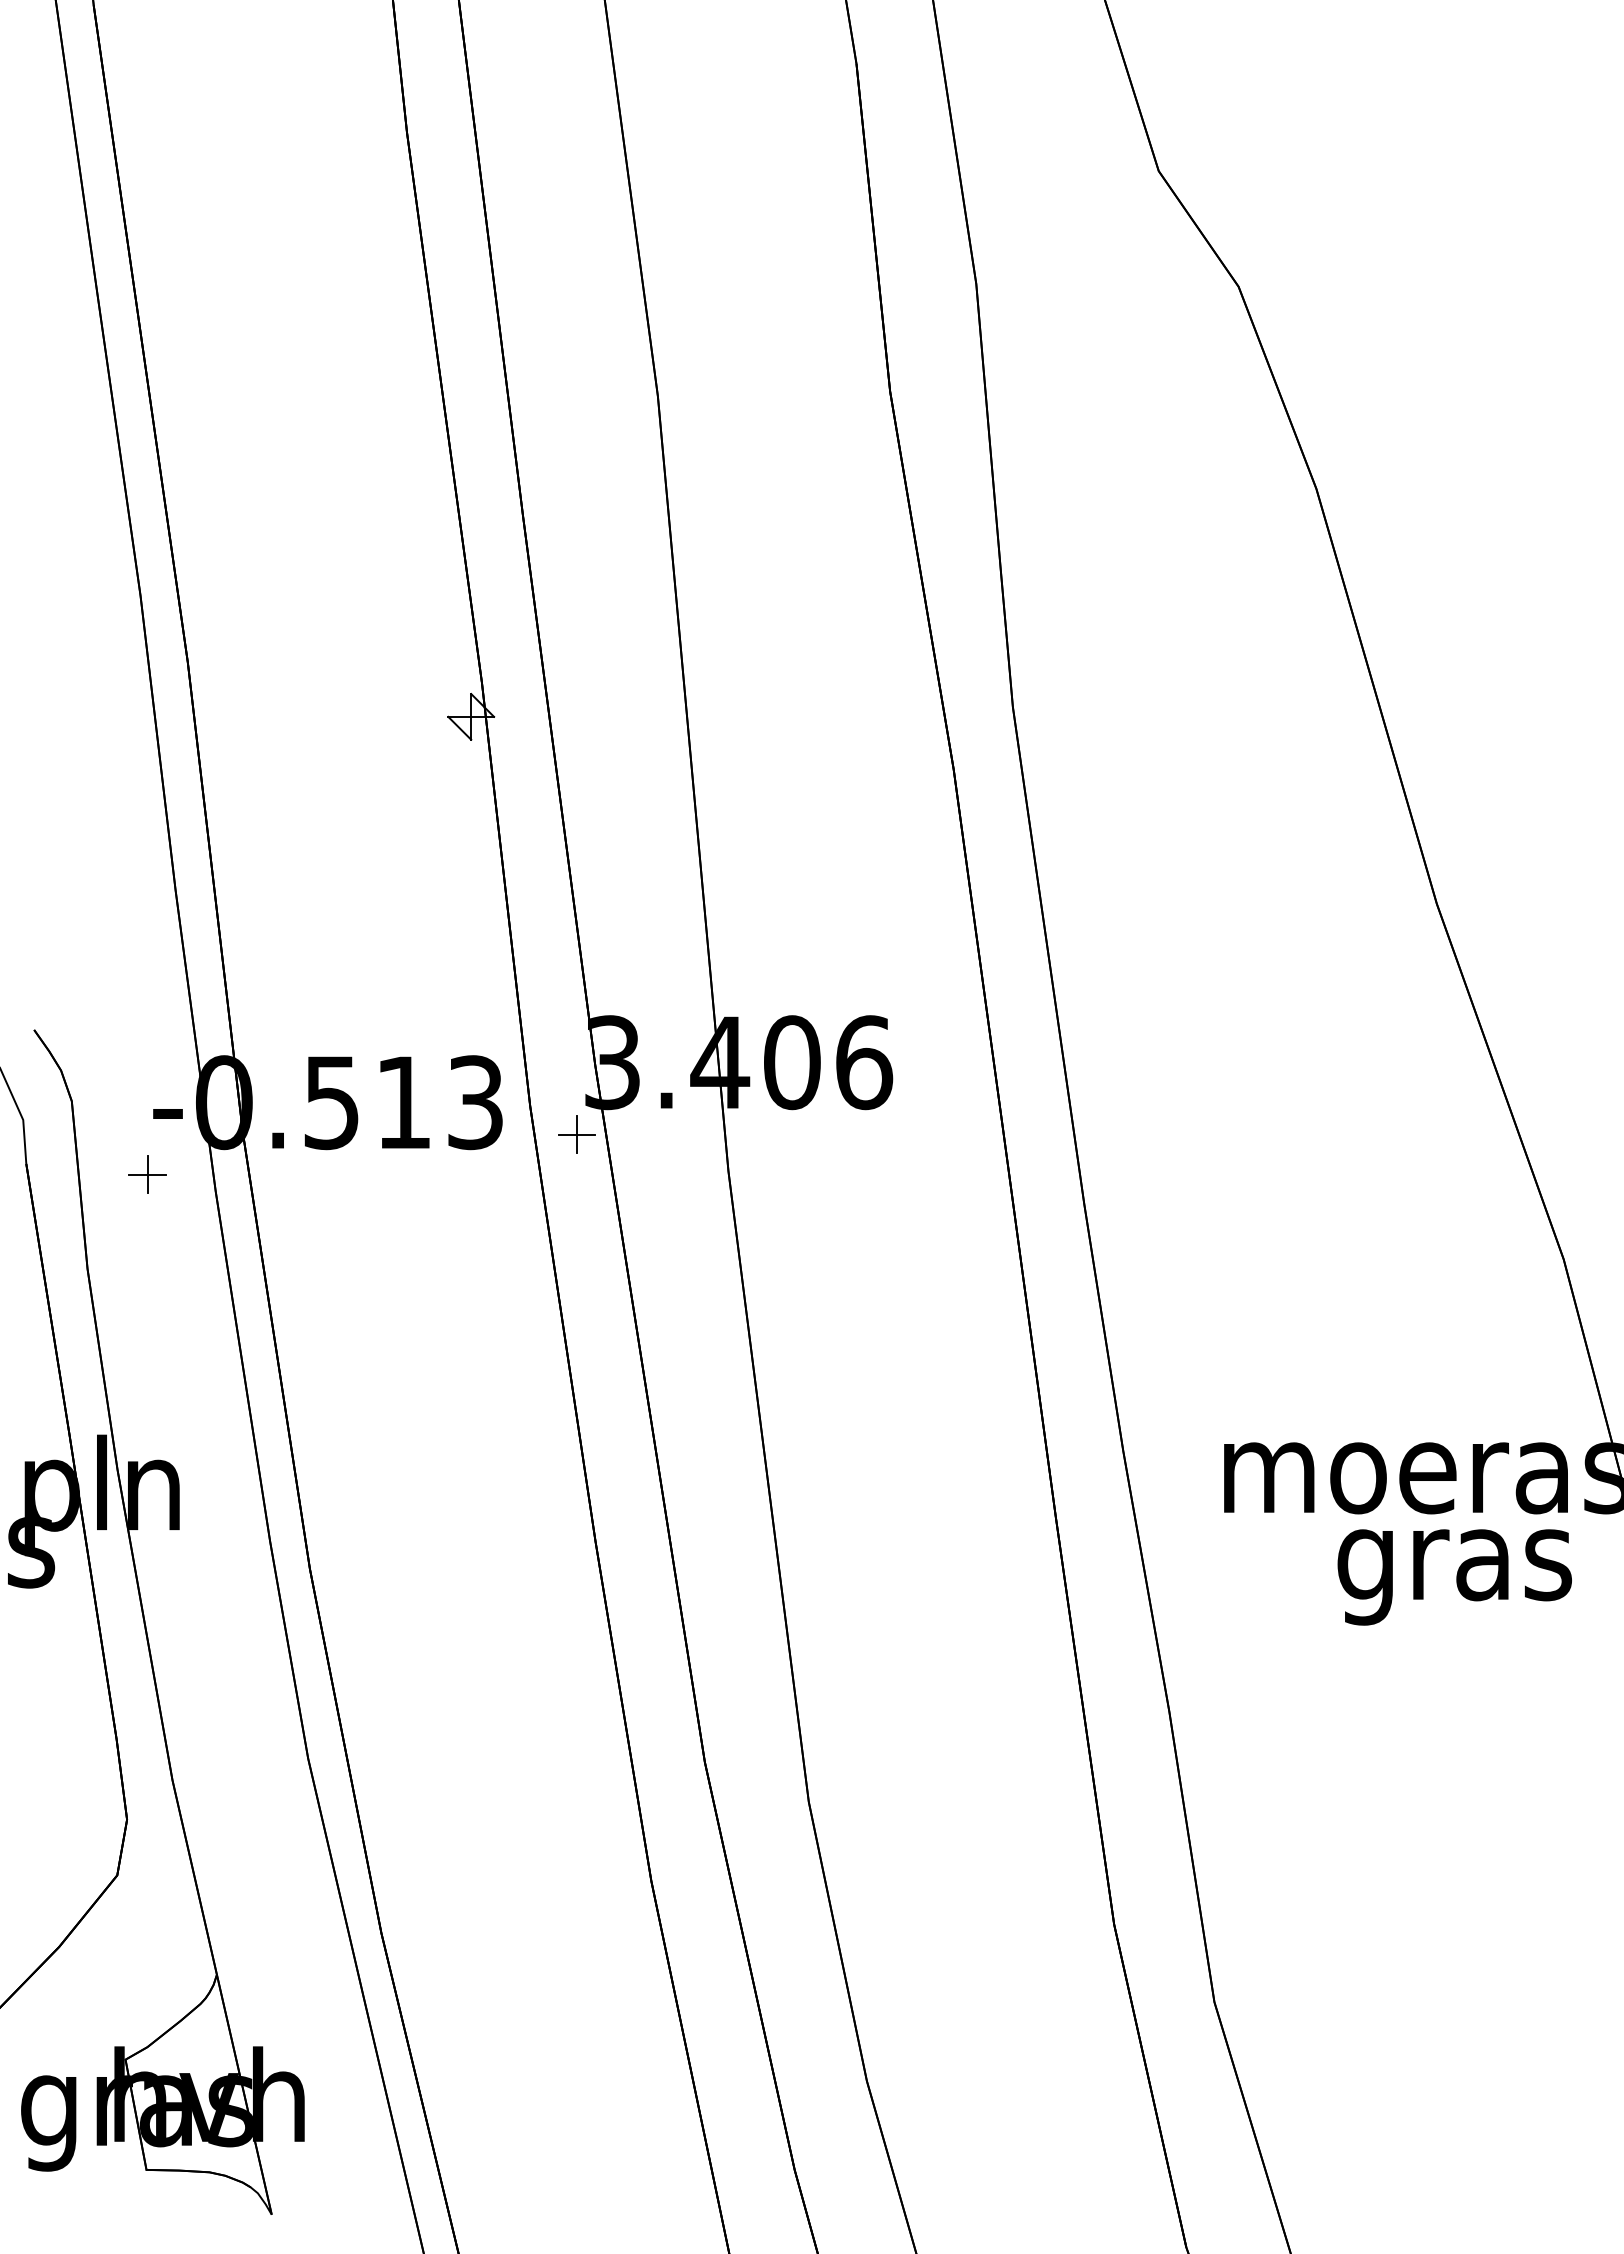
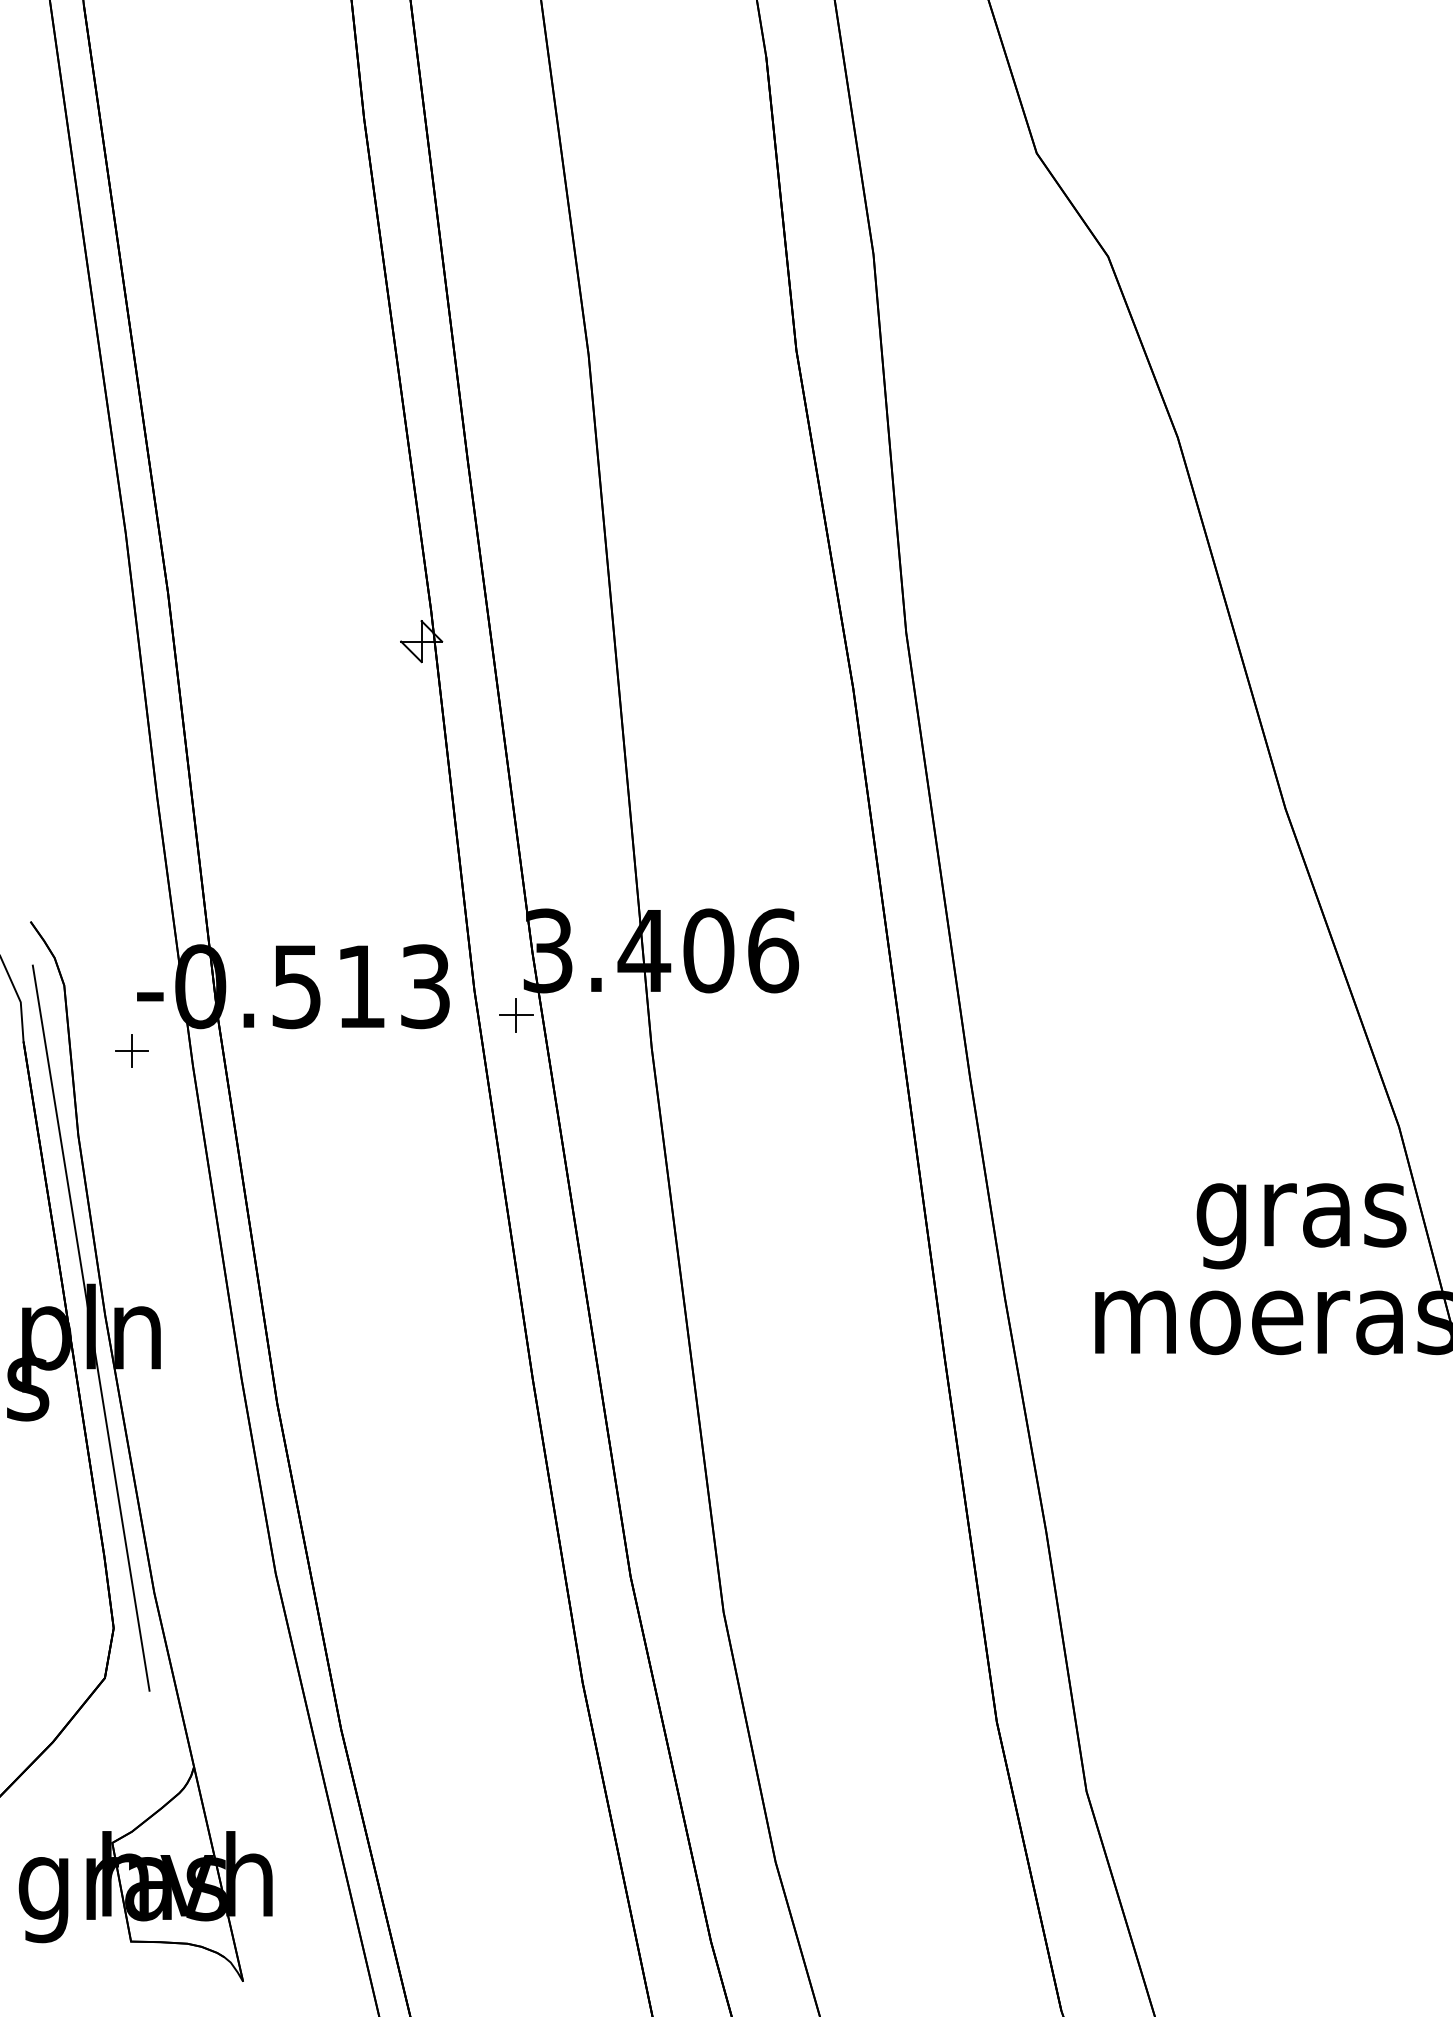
line: (101, 1484) -> (90, 1328), added
text: (1454, 1577) -> (1301, 1226), moved

